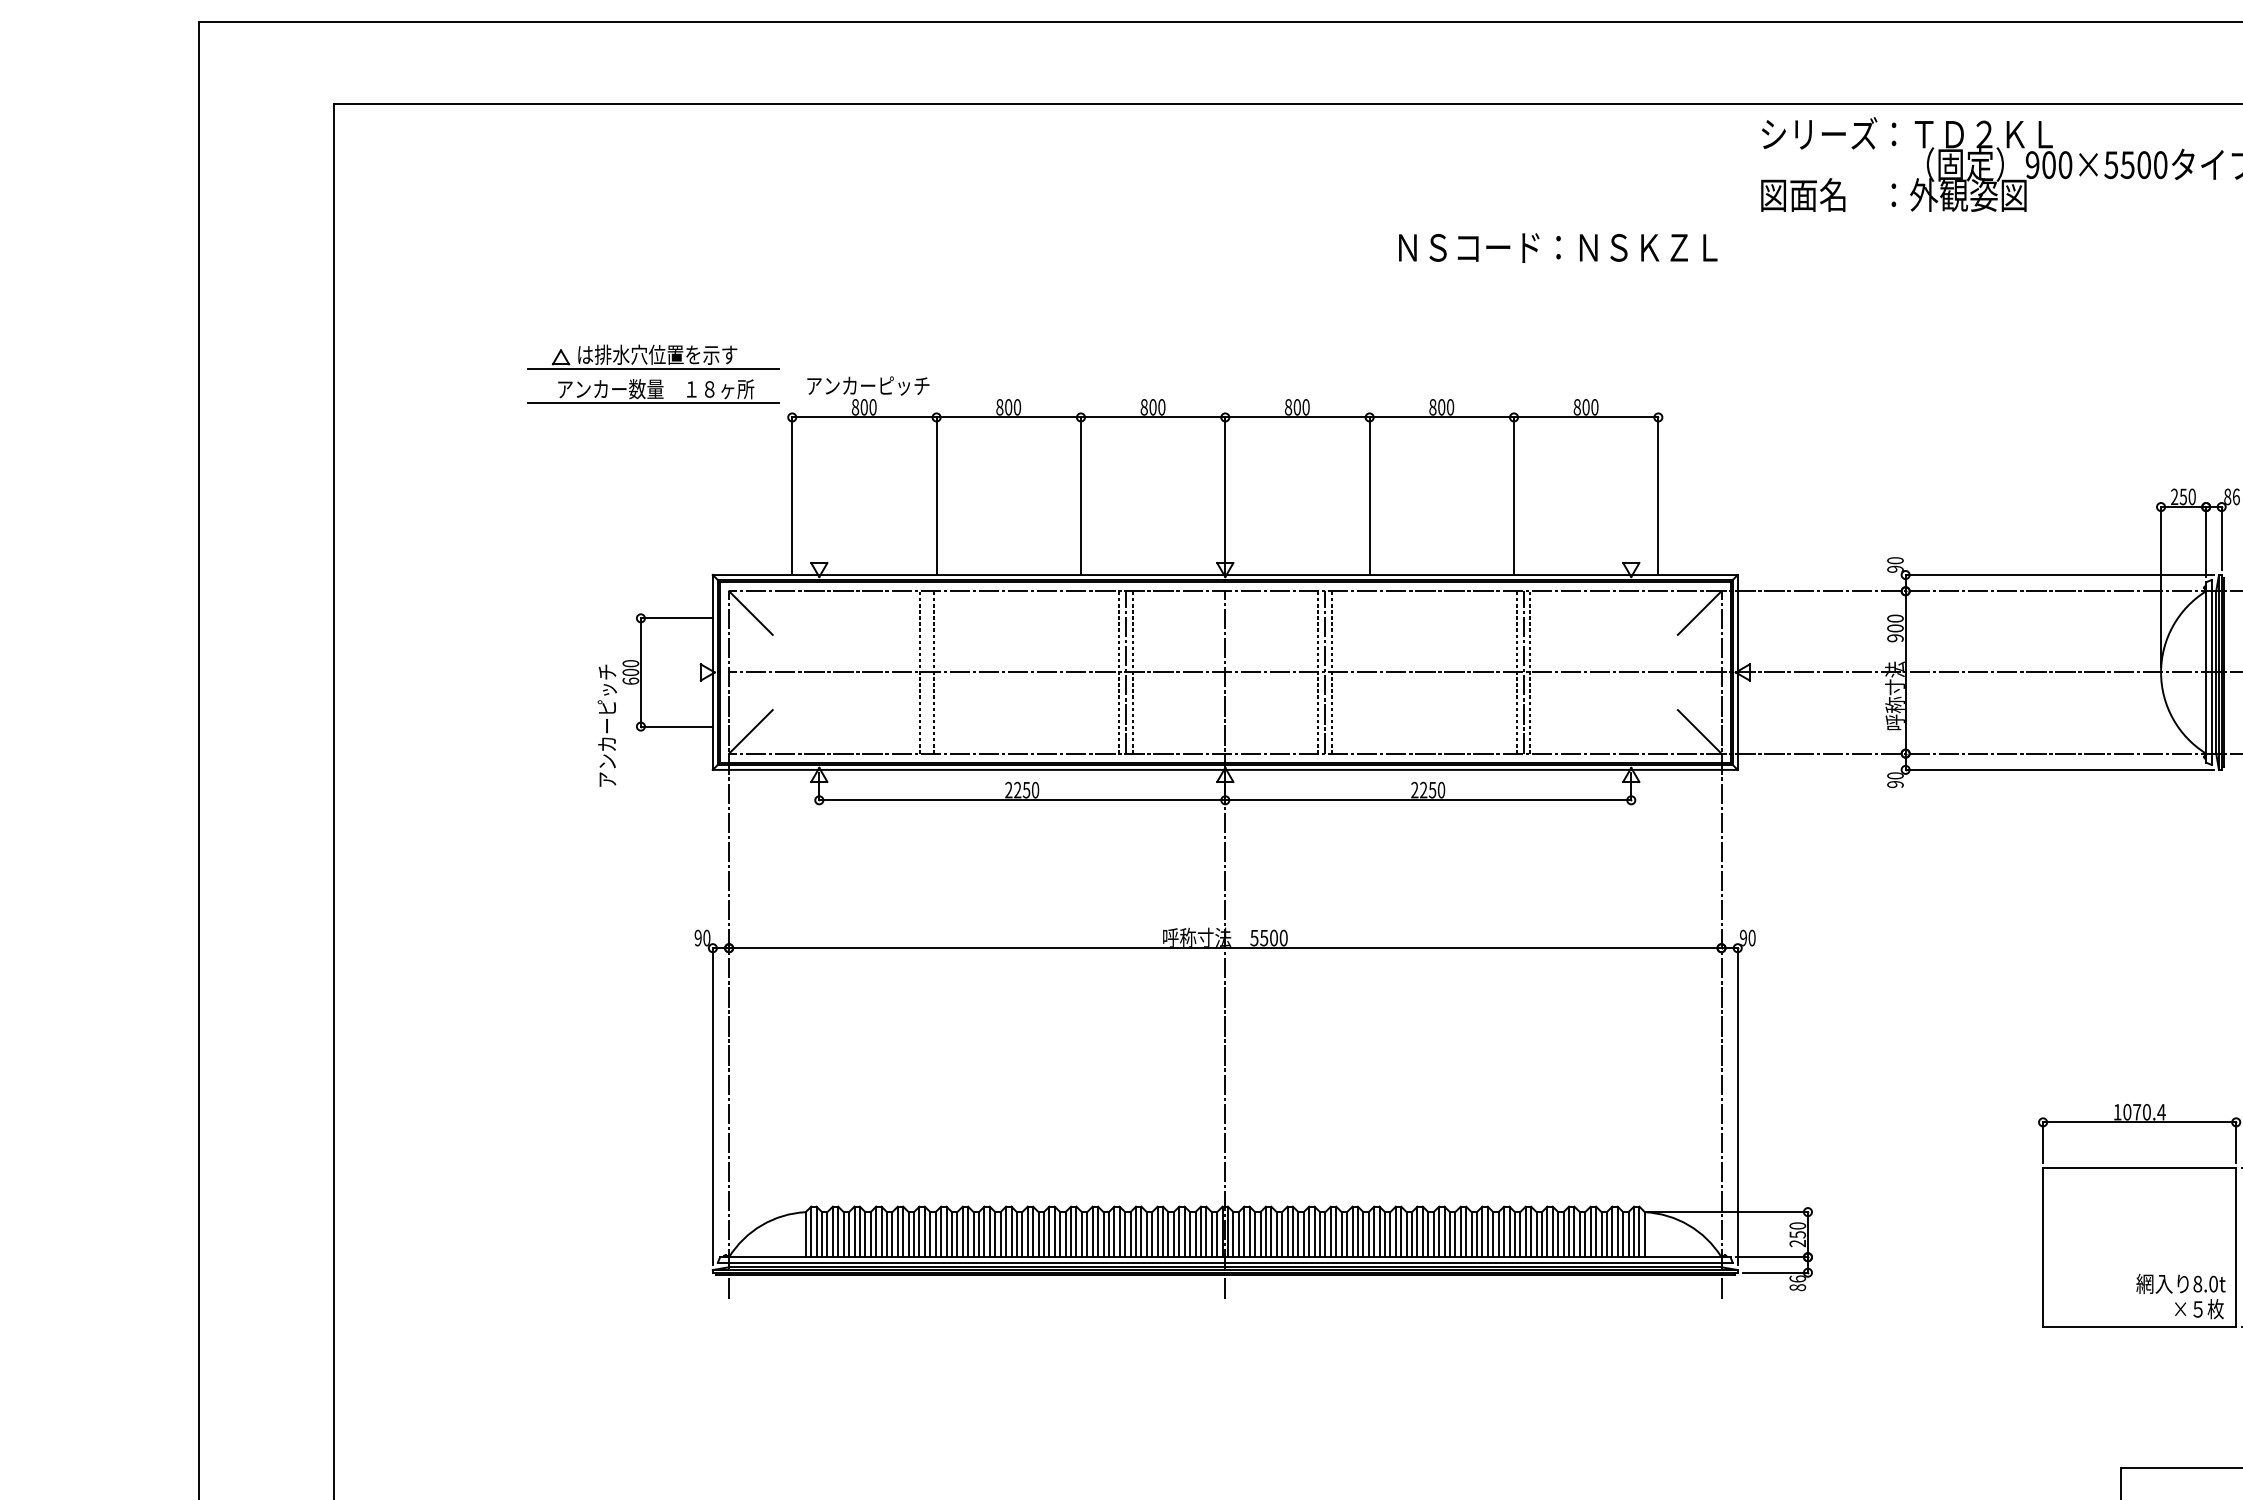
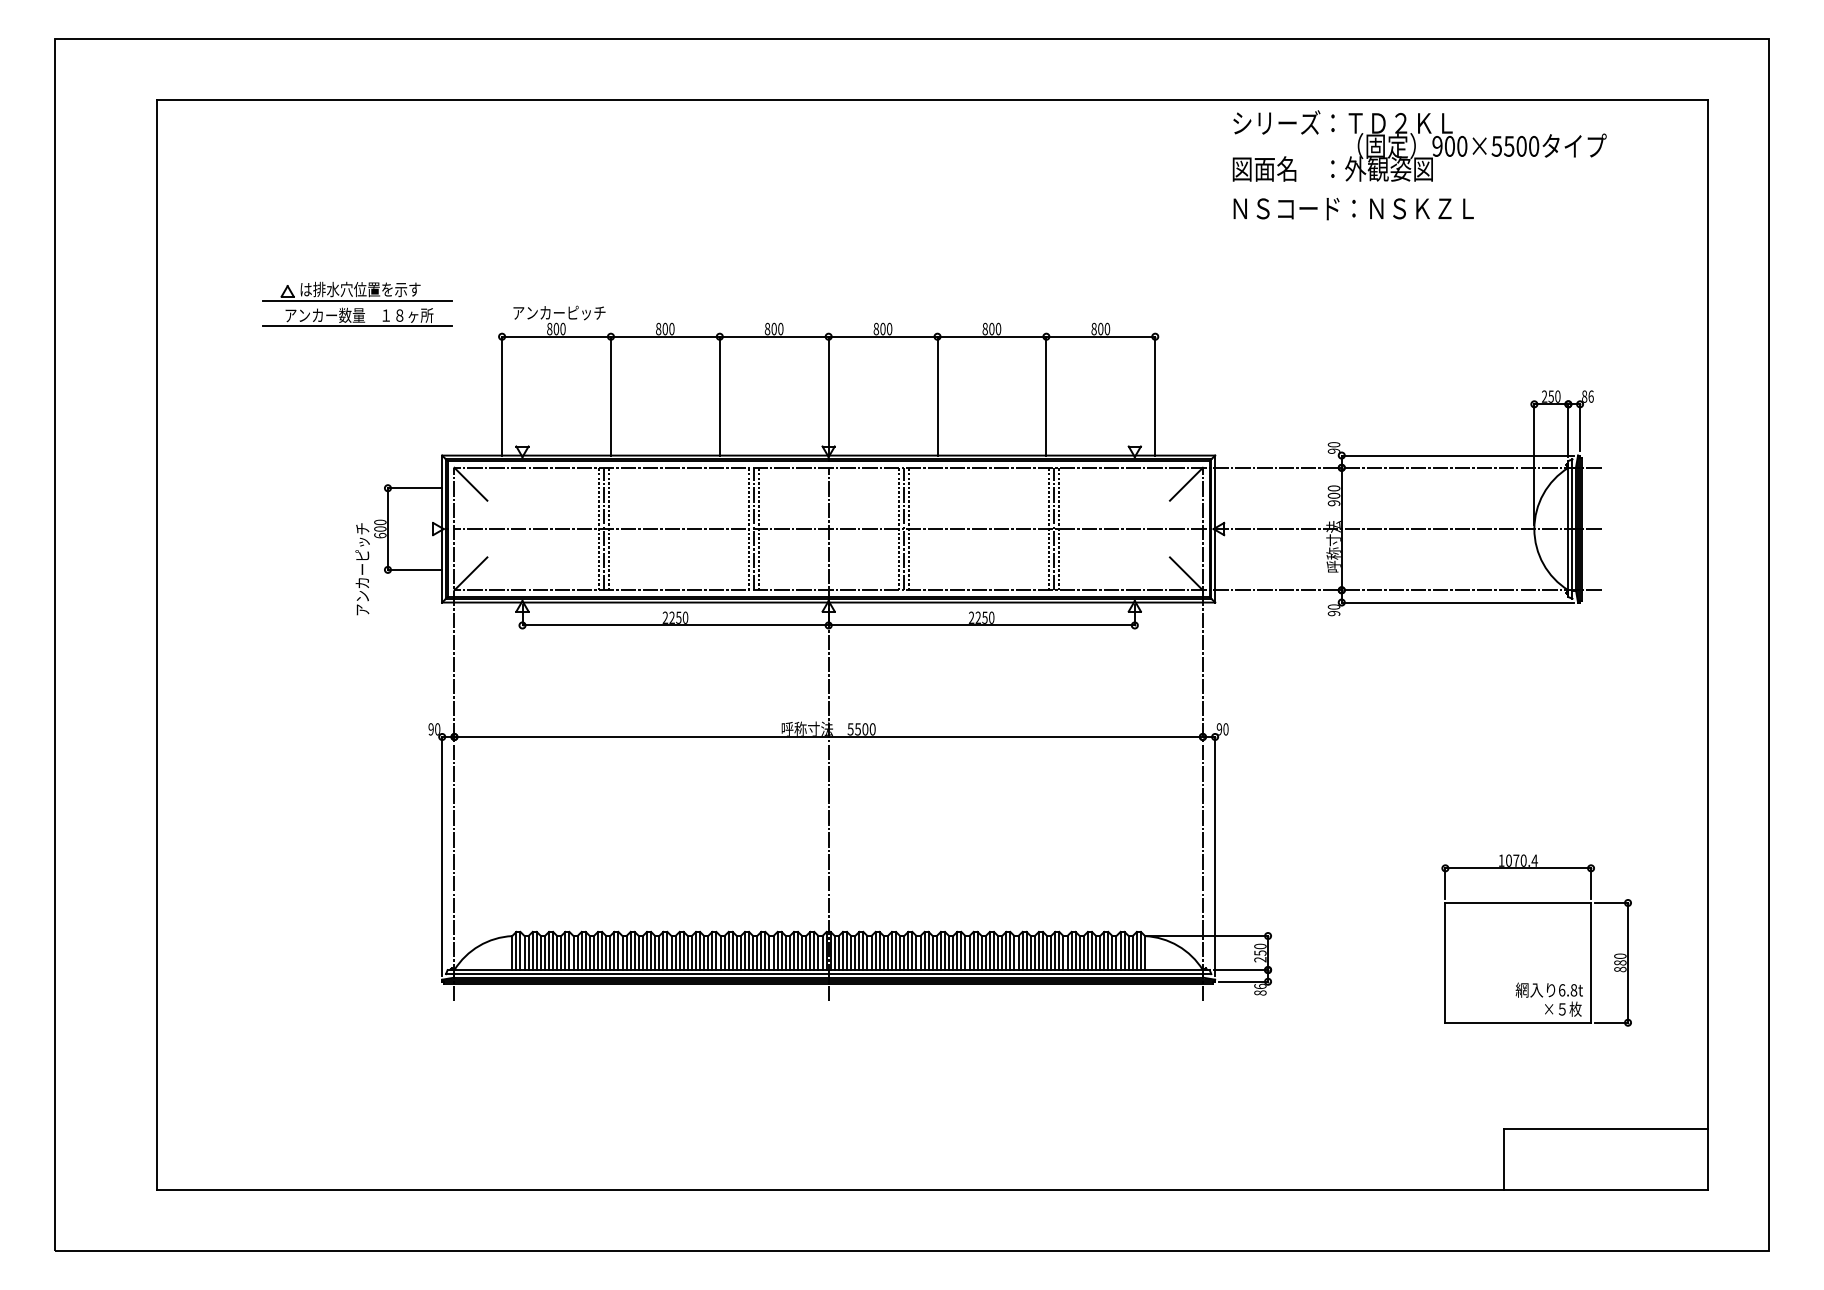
text: (1557, 247) -> (1353, 208), moved
part: (653, 373) -> (357, 303), moved
line: (926, 671) -> (603, 528), added
text: (2204, 1284) -> (1567, 990), 8.0t -> 6.8t

